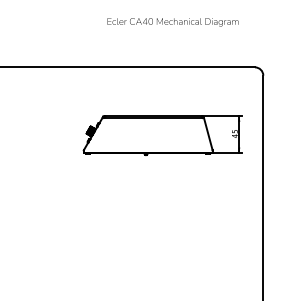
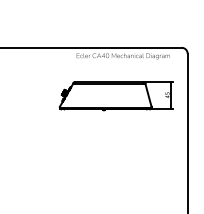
text: (172, 22) -> (123, 56), moved

